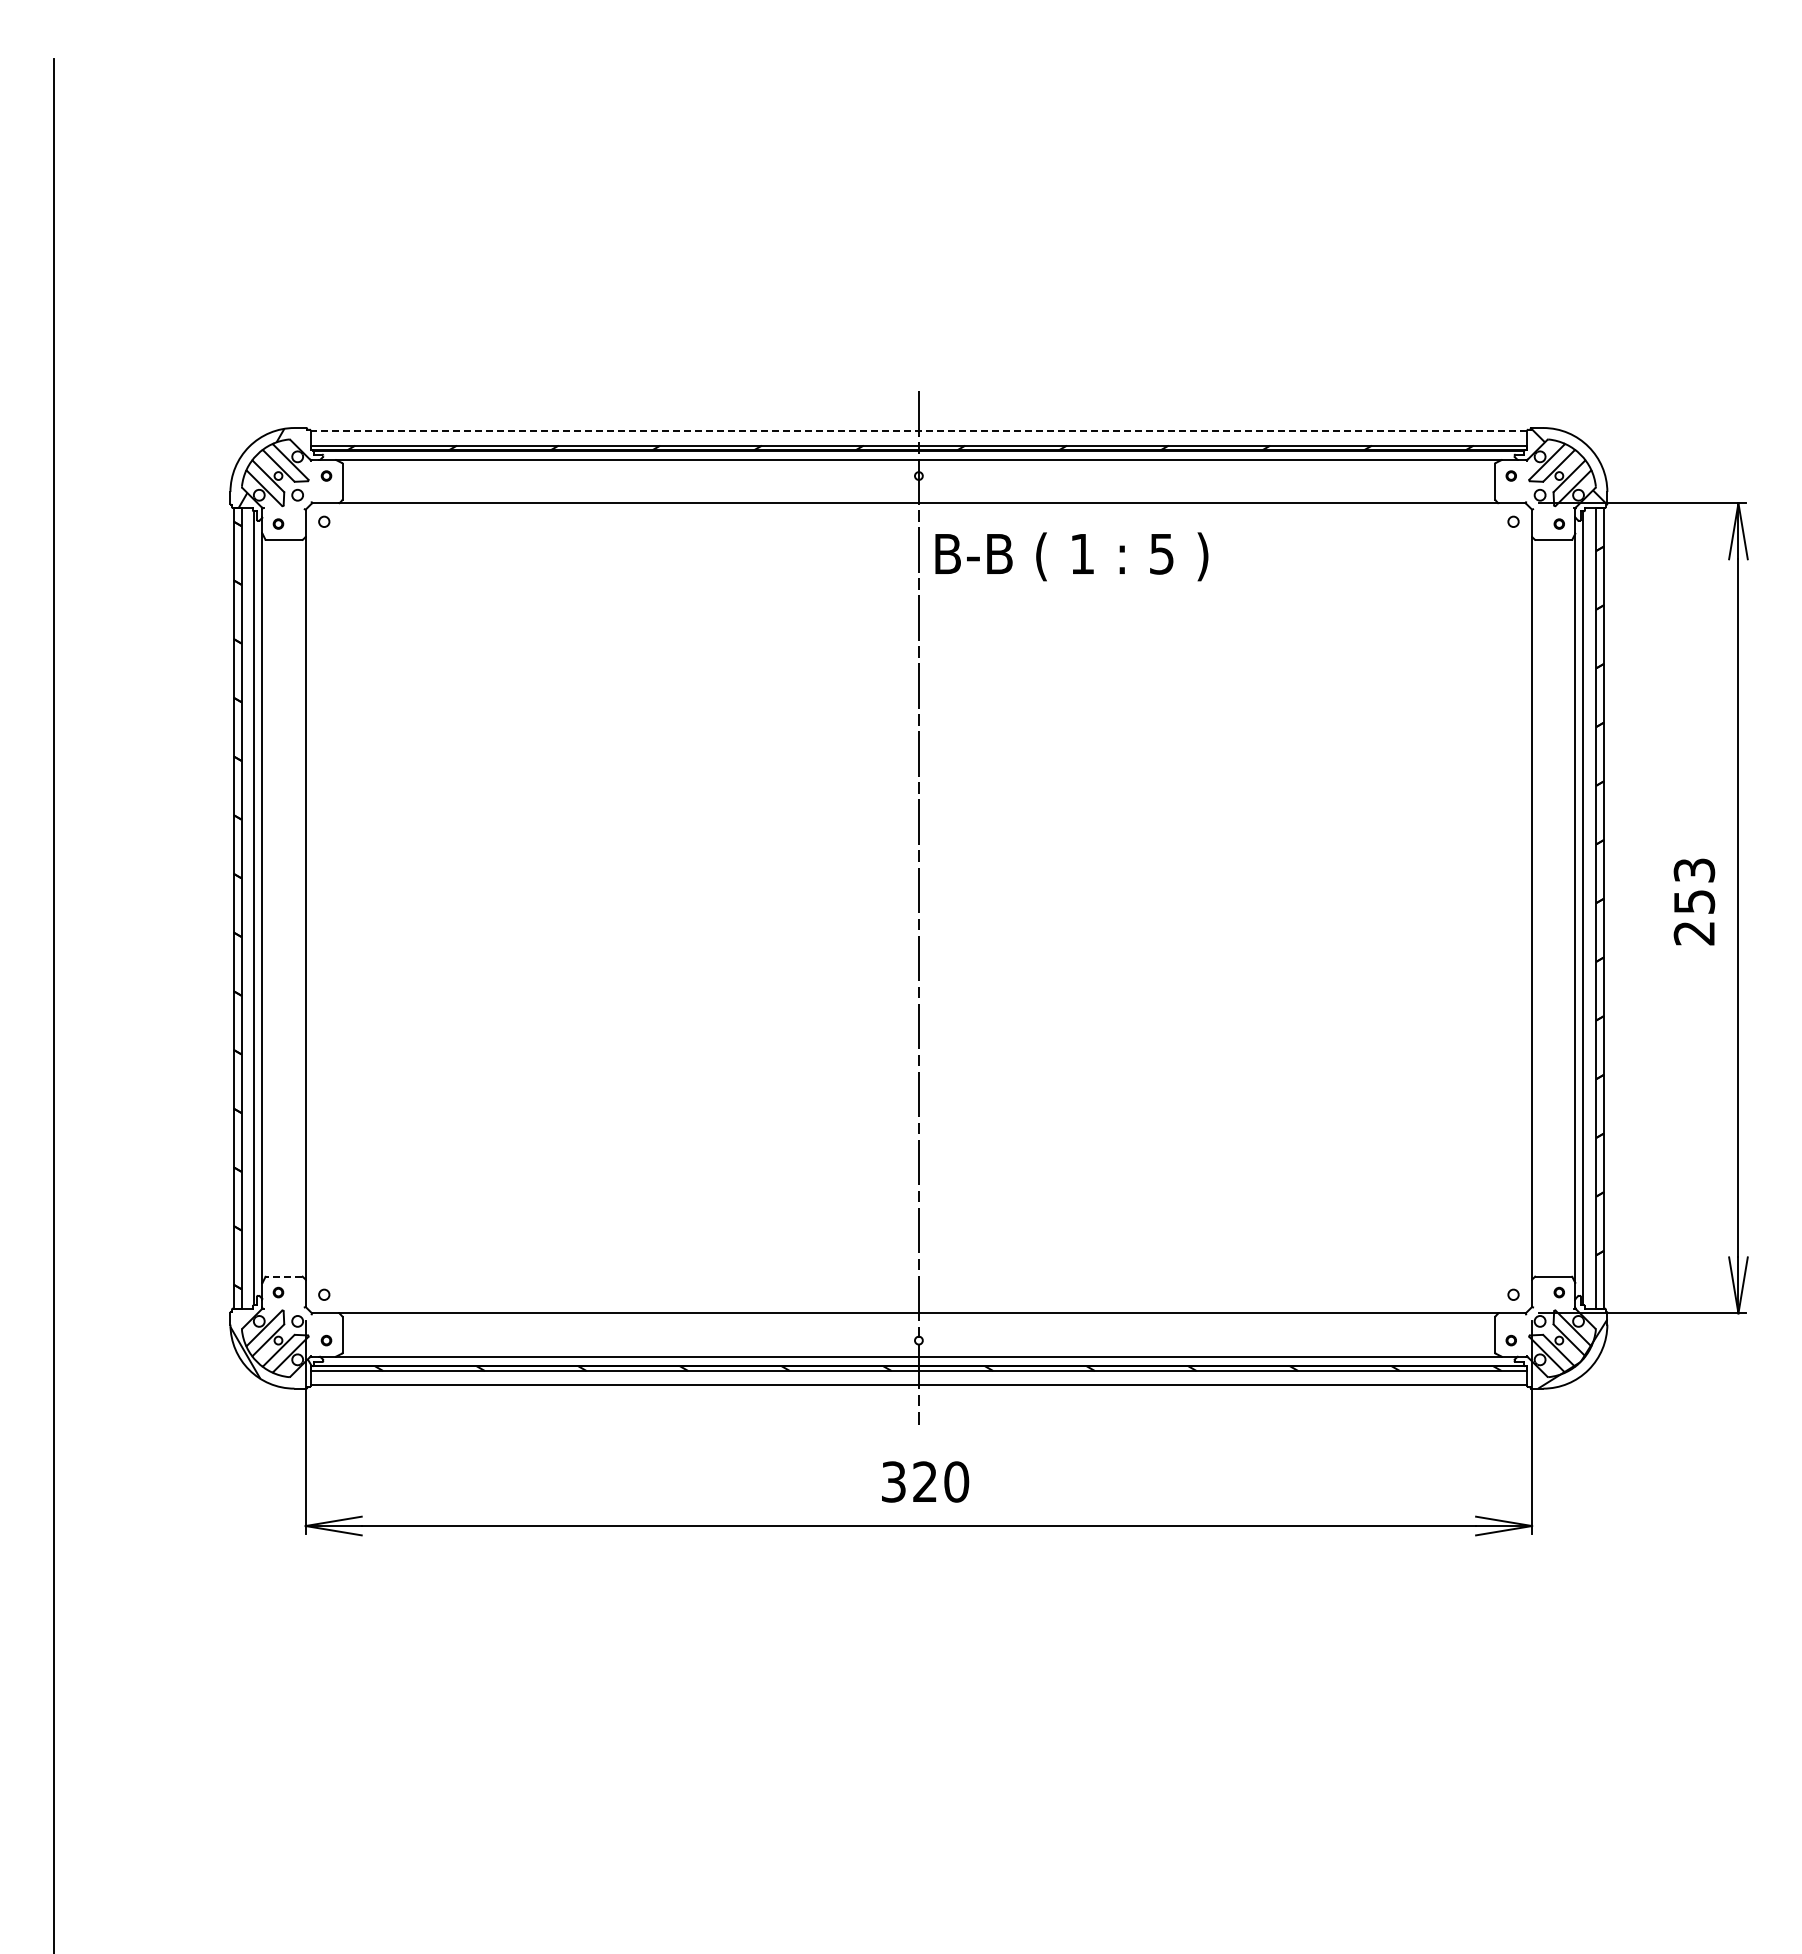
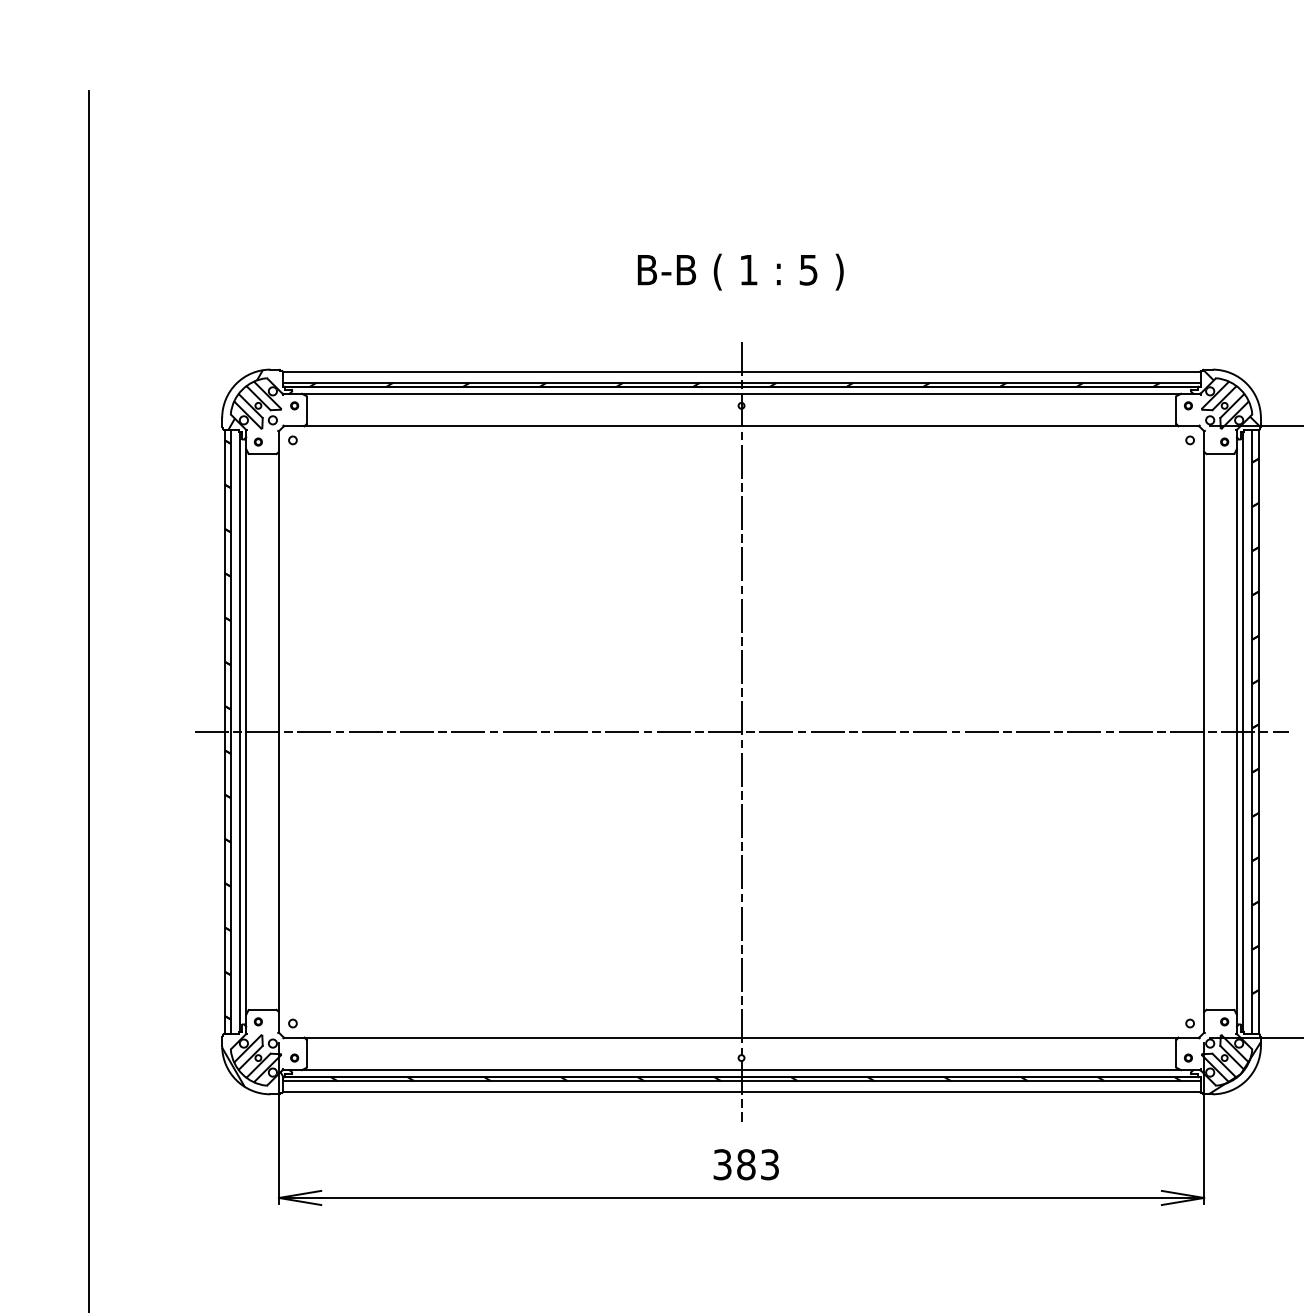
line: (918, 431) -> (741, 372), dashed -> solid
text: (1071, 556) -> (740, 271), moved
line: (918, 908) -> (741, 732), added
line: (284, 1276) -> (262, 1009), dashed -> solid
text: (941, 1481) -> (758, 1164), 320 -> 383

